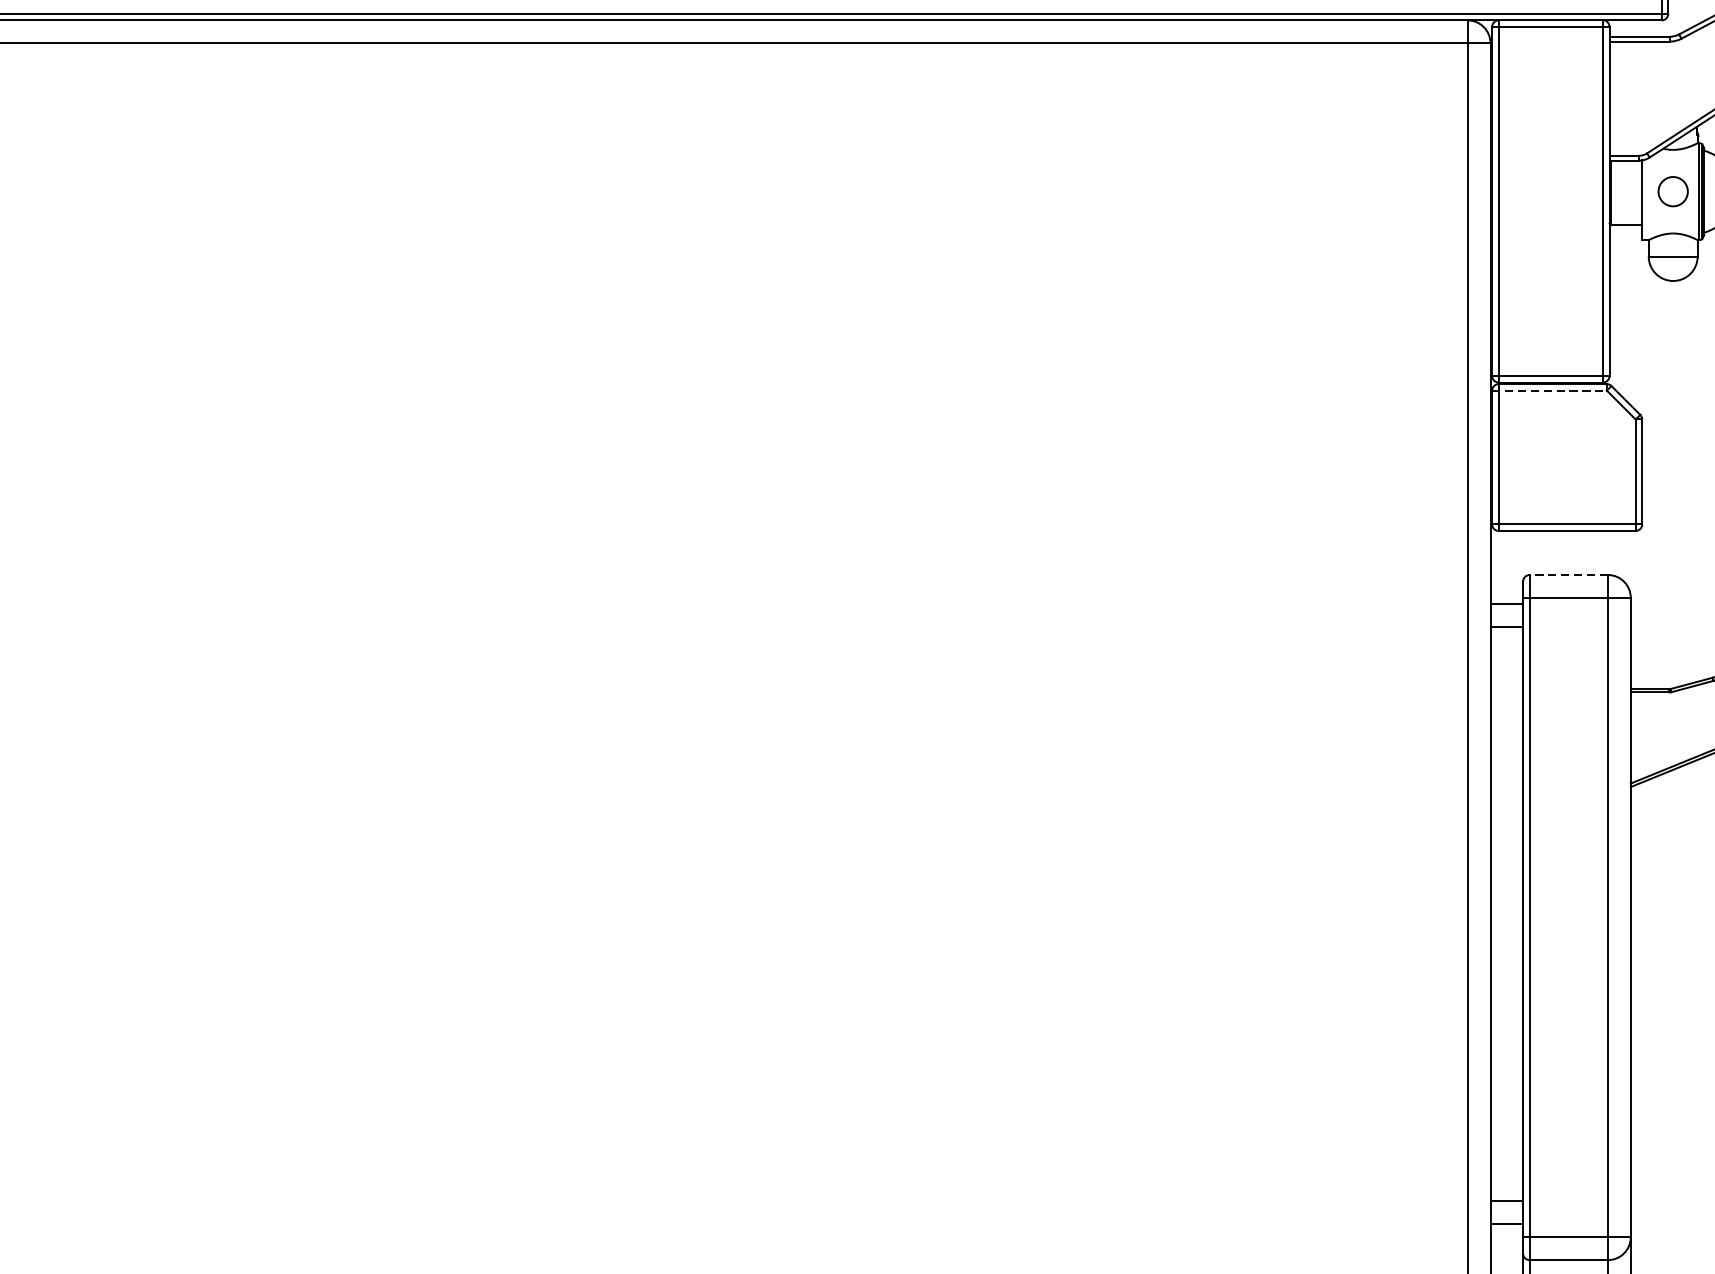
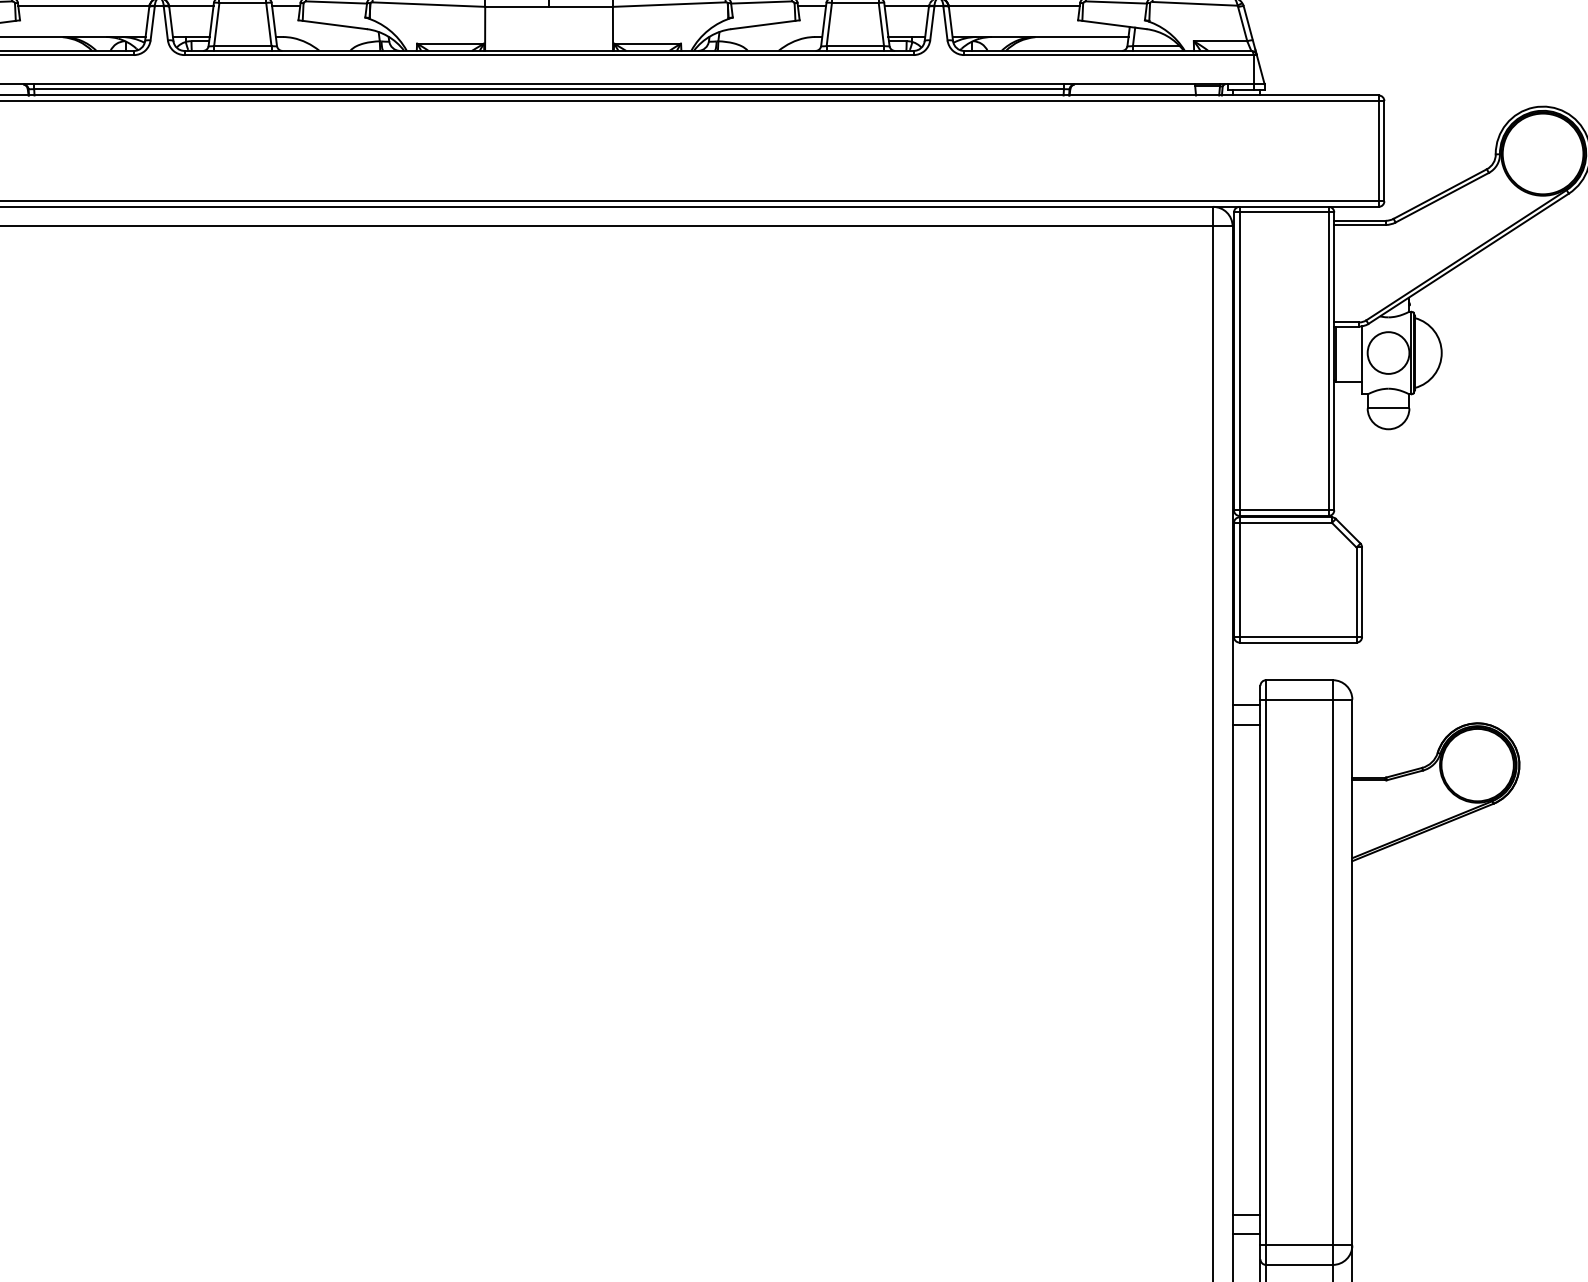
circle: (1673, 191) -> (1388, 352), size x1.67
line: (1550, 390) -> (1283, 522), dashed -> solid
line: (1567, 575) -> (1298, 680), dashed -> solid

